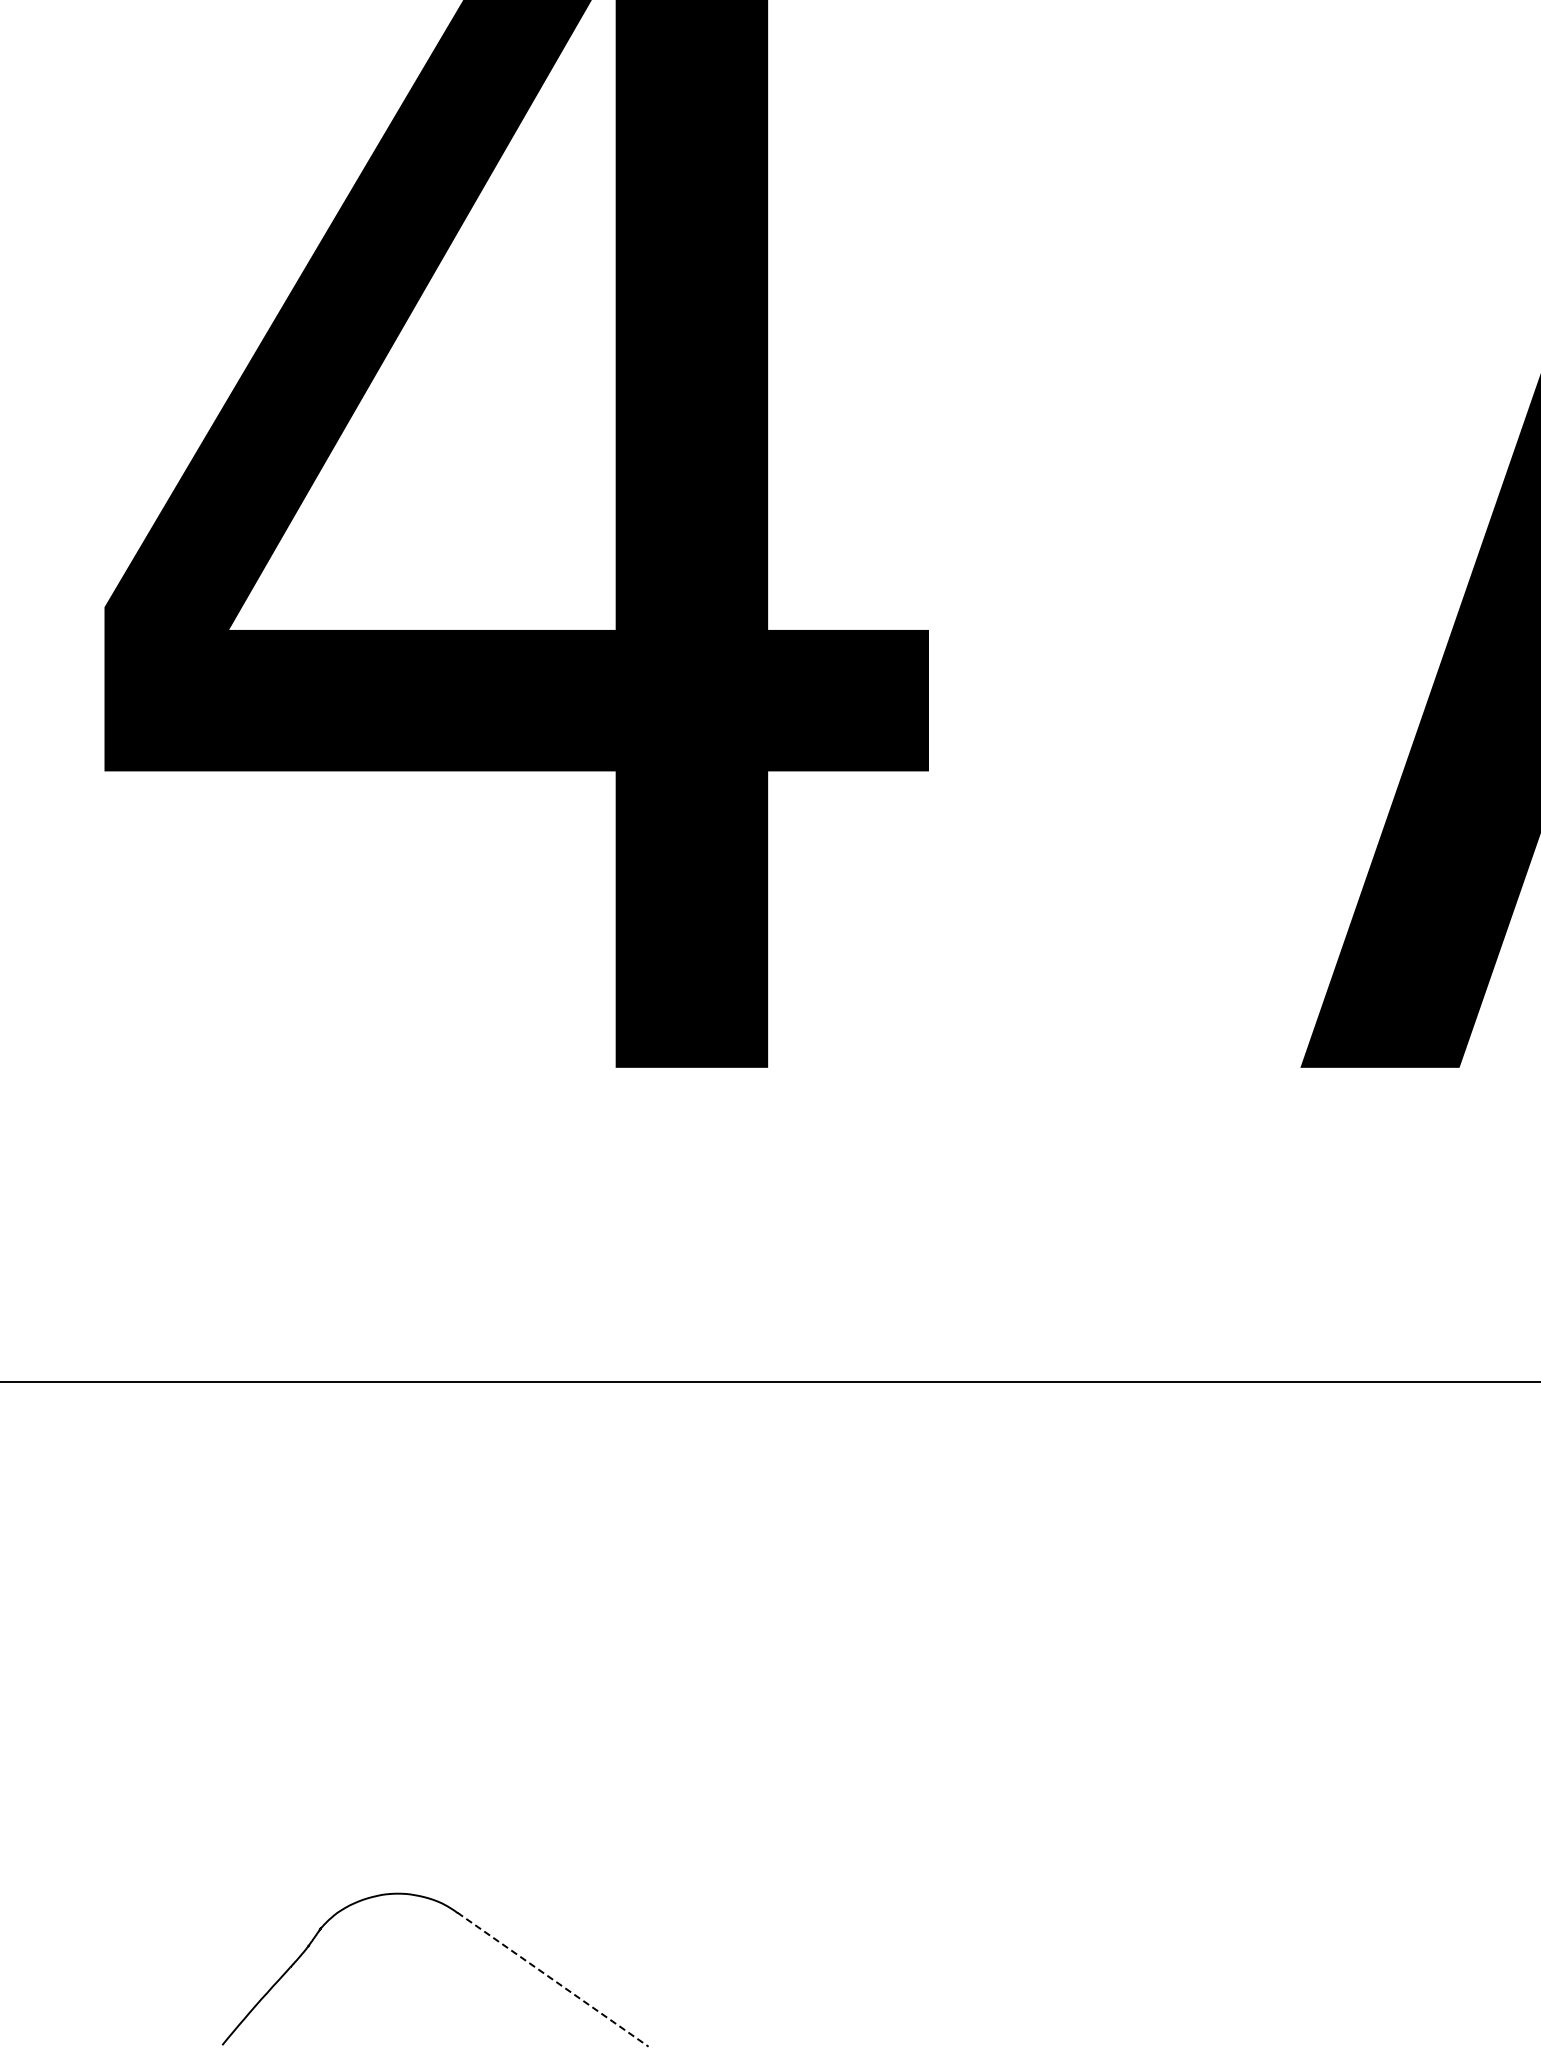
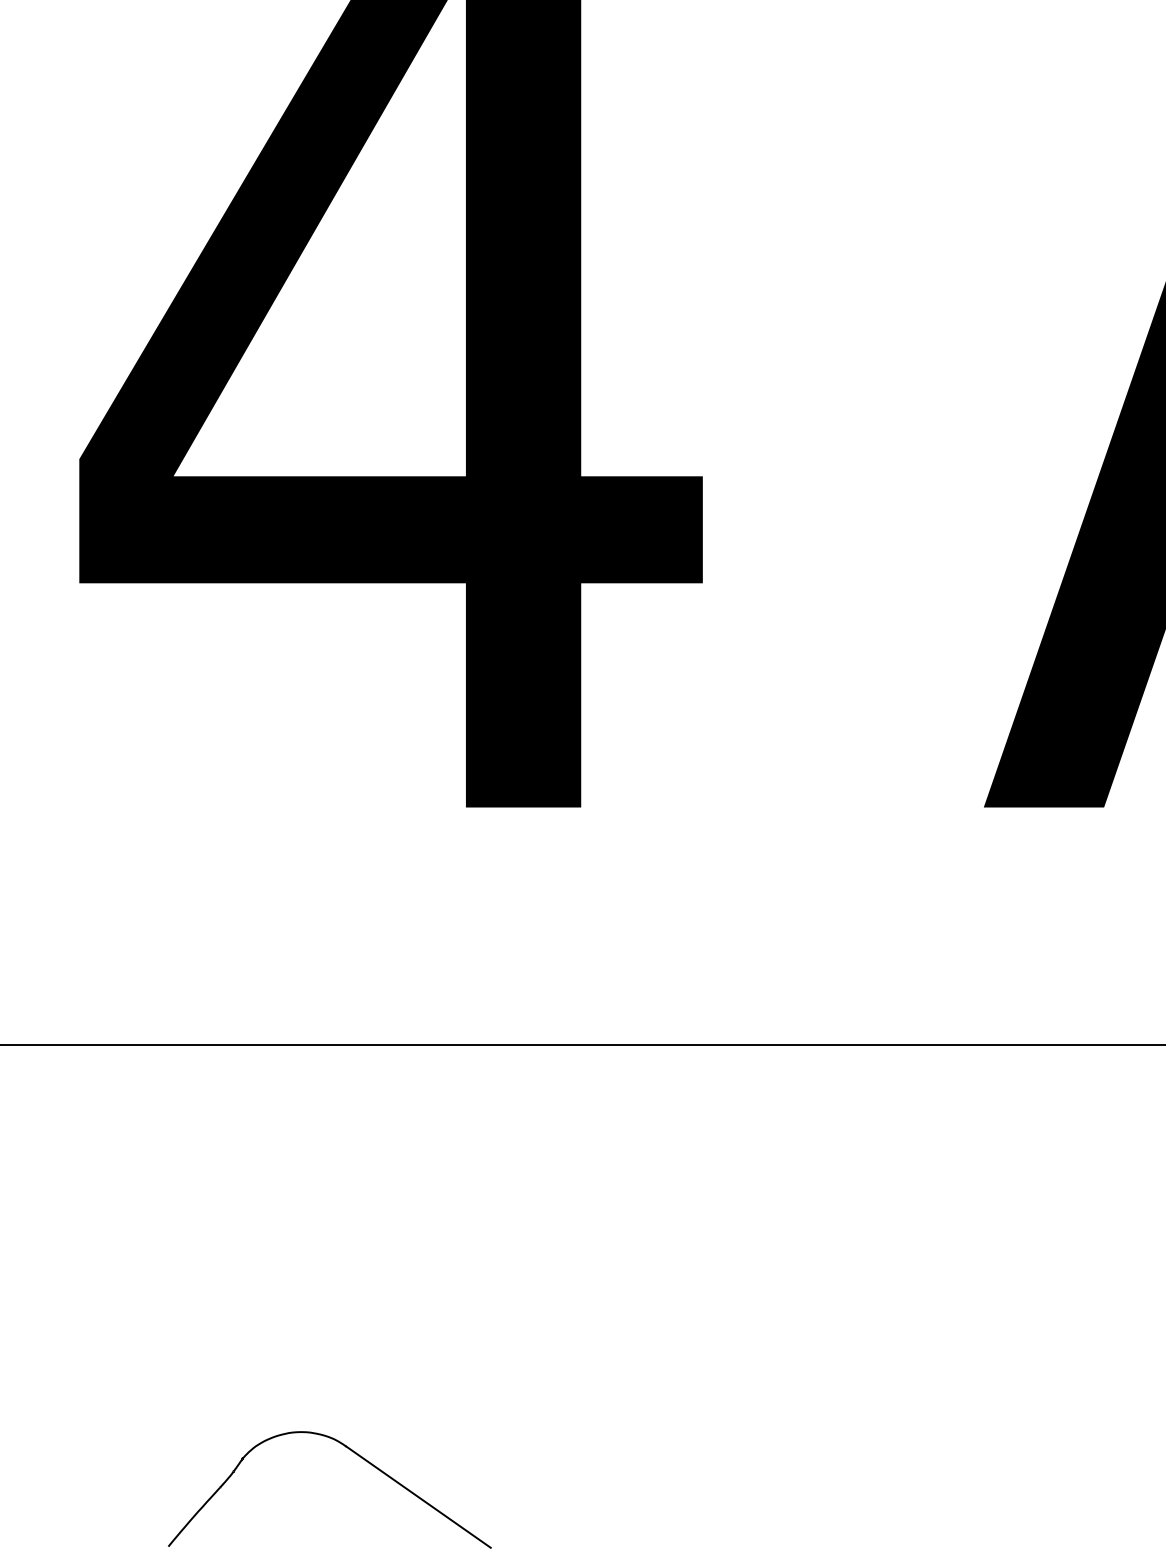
line: (552, 1979) -> (418, 1496), dashed -> solid

